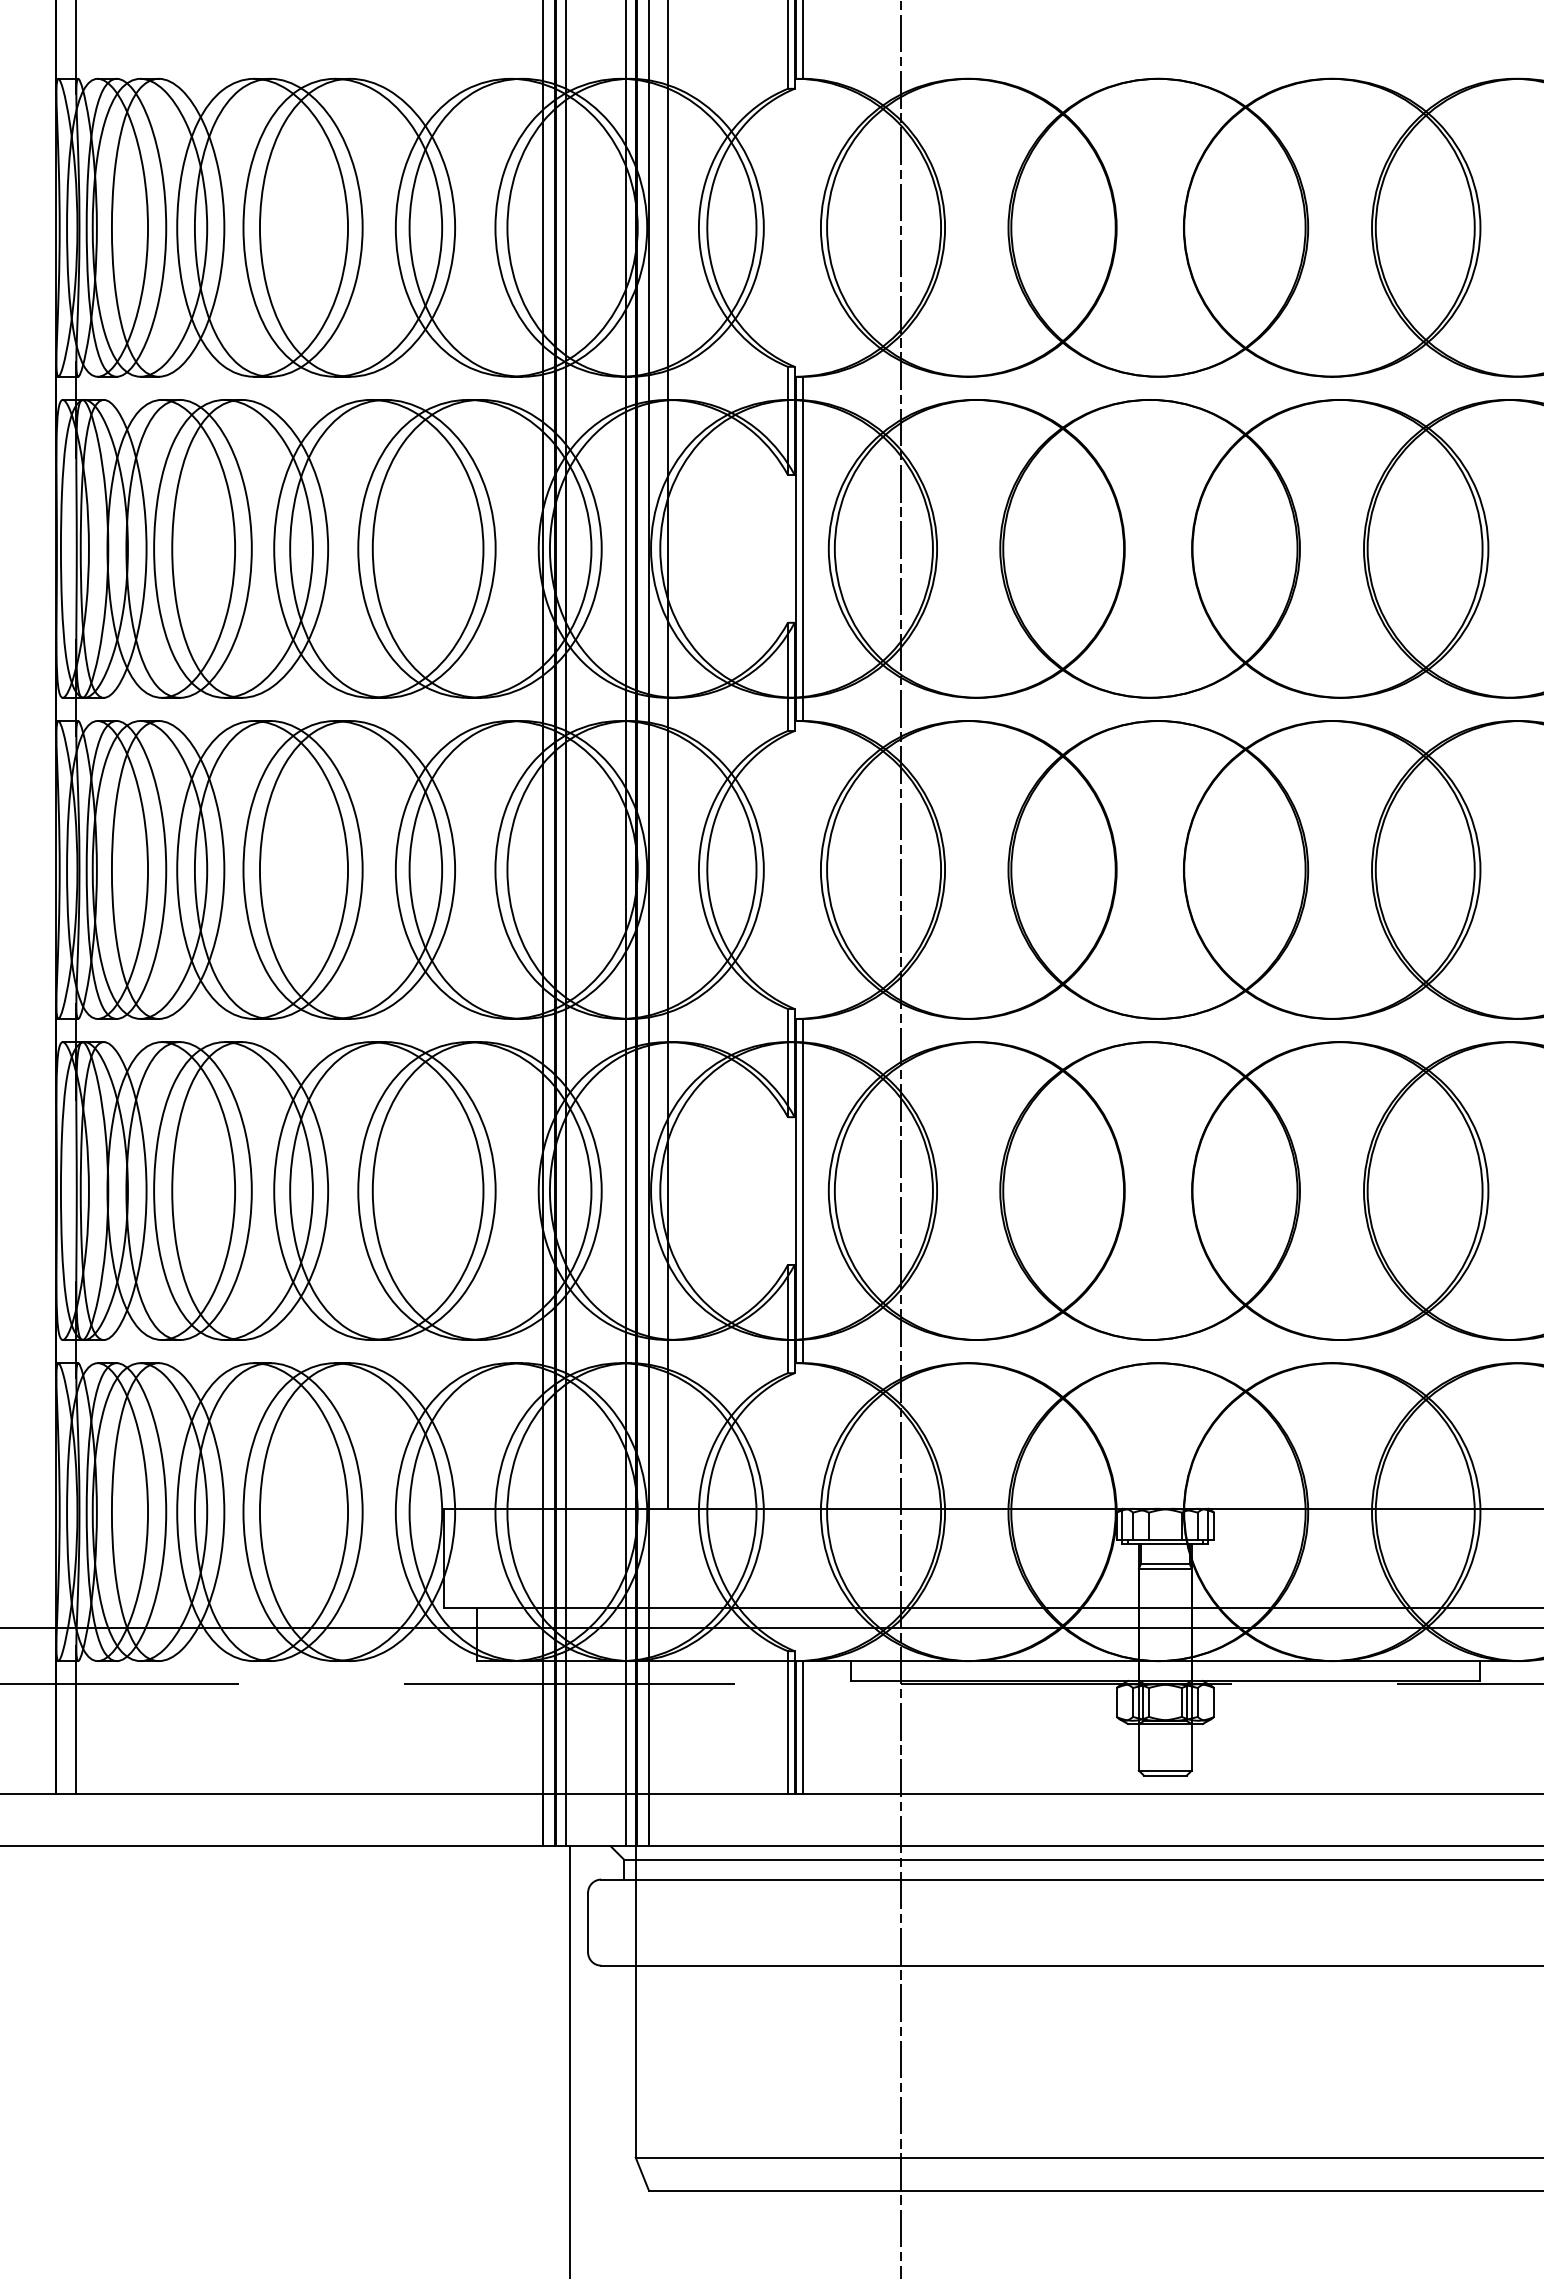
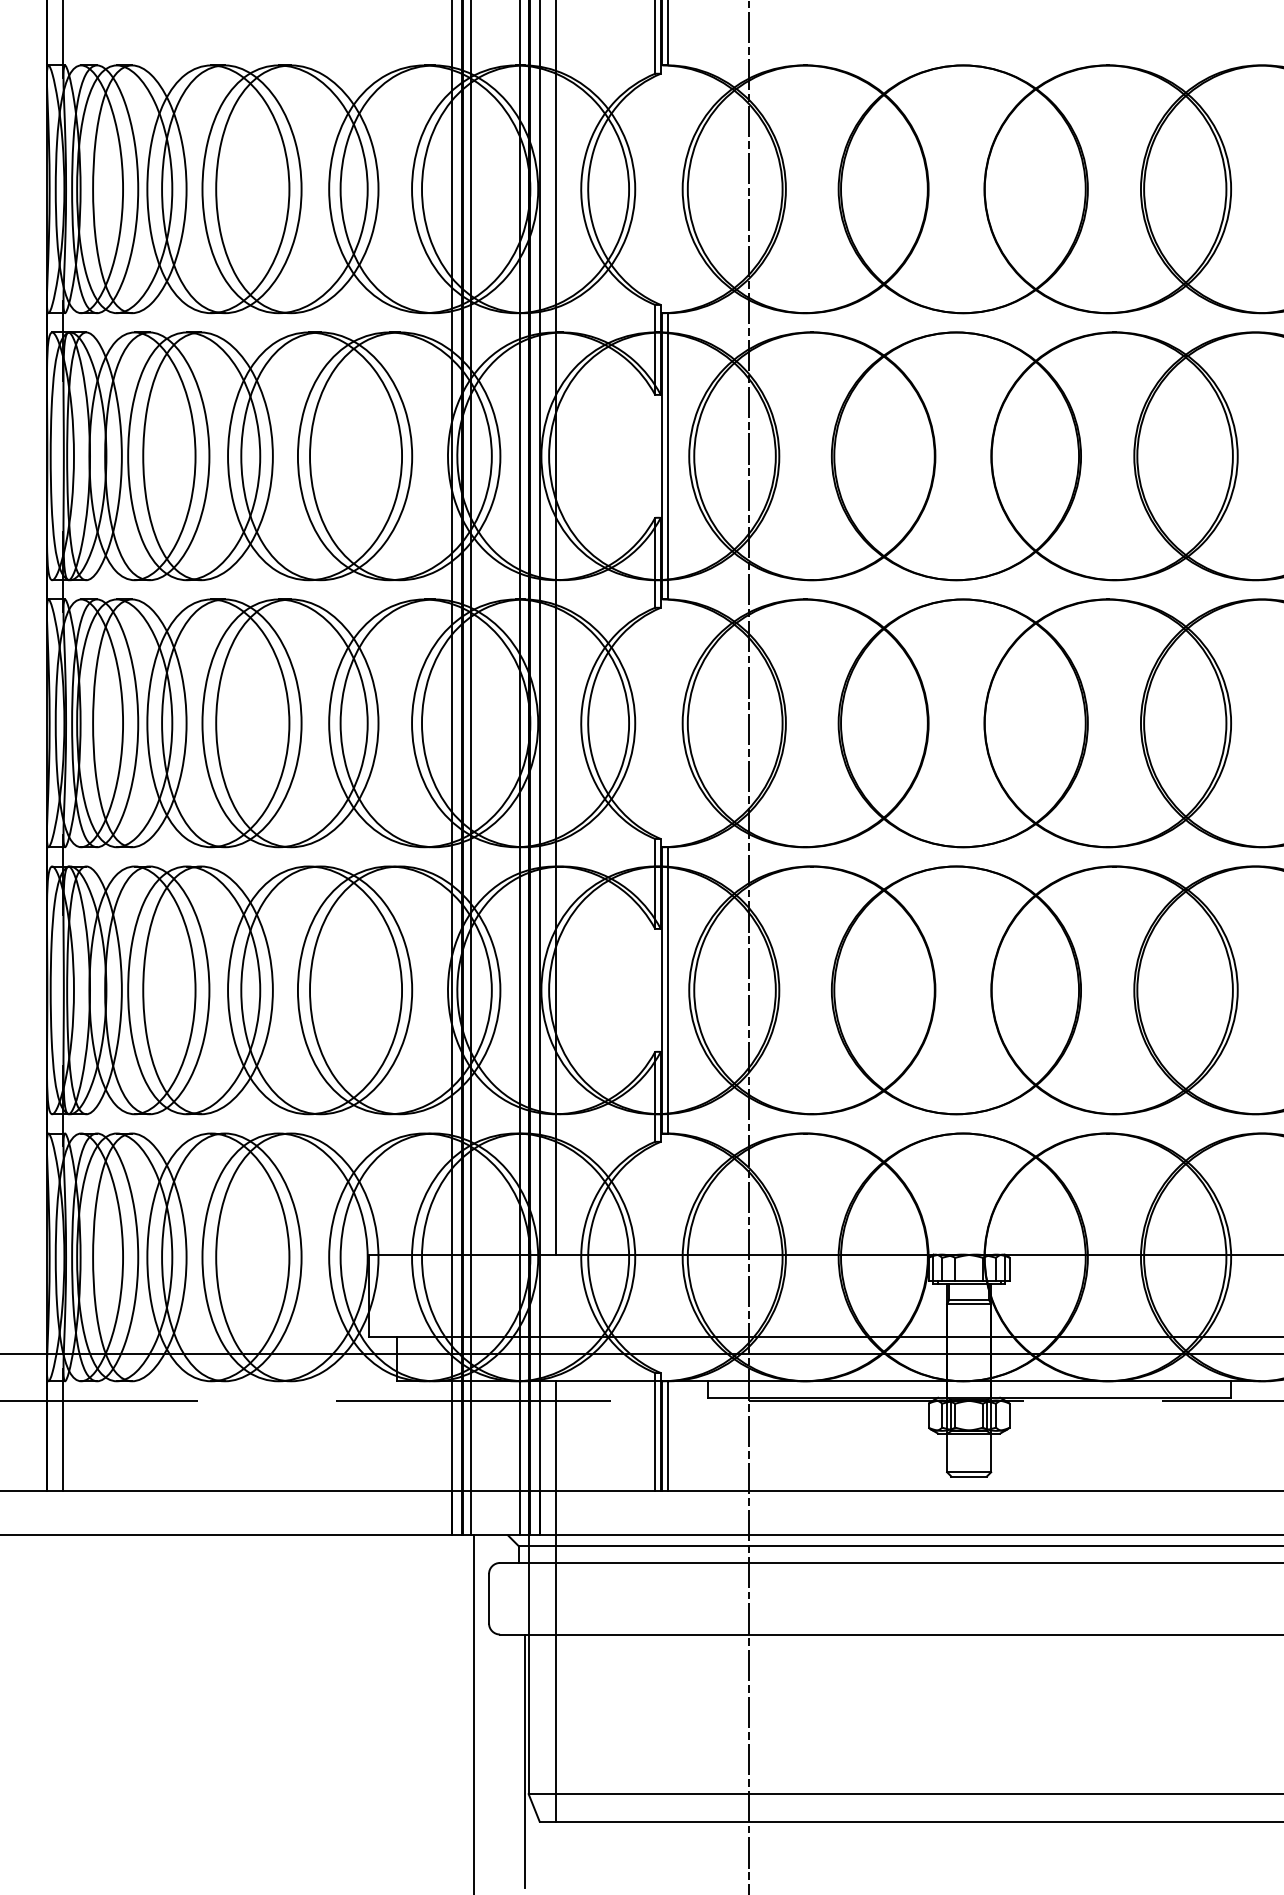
line: (668, 1925) -> (555, 1601), added
line: (630, 2117) -> (524, 1760), added

